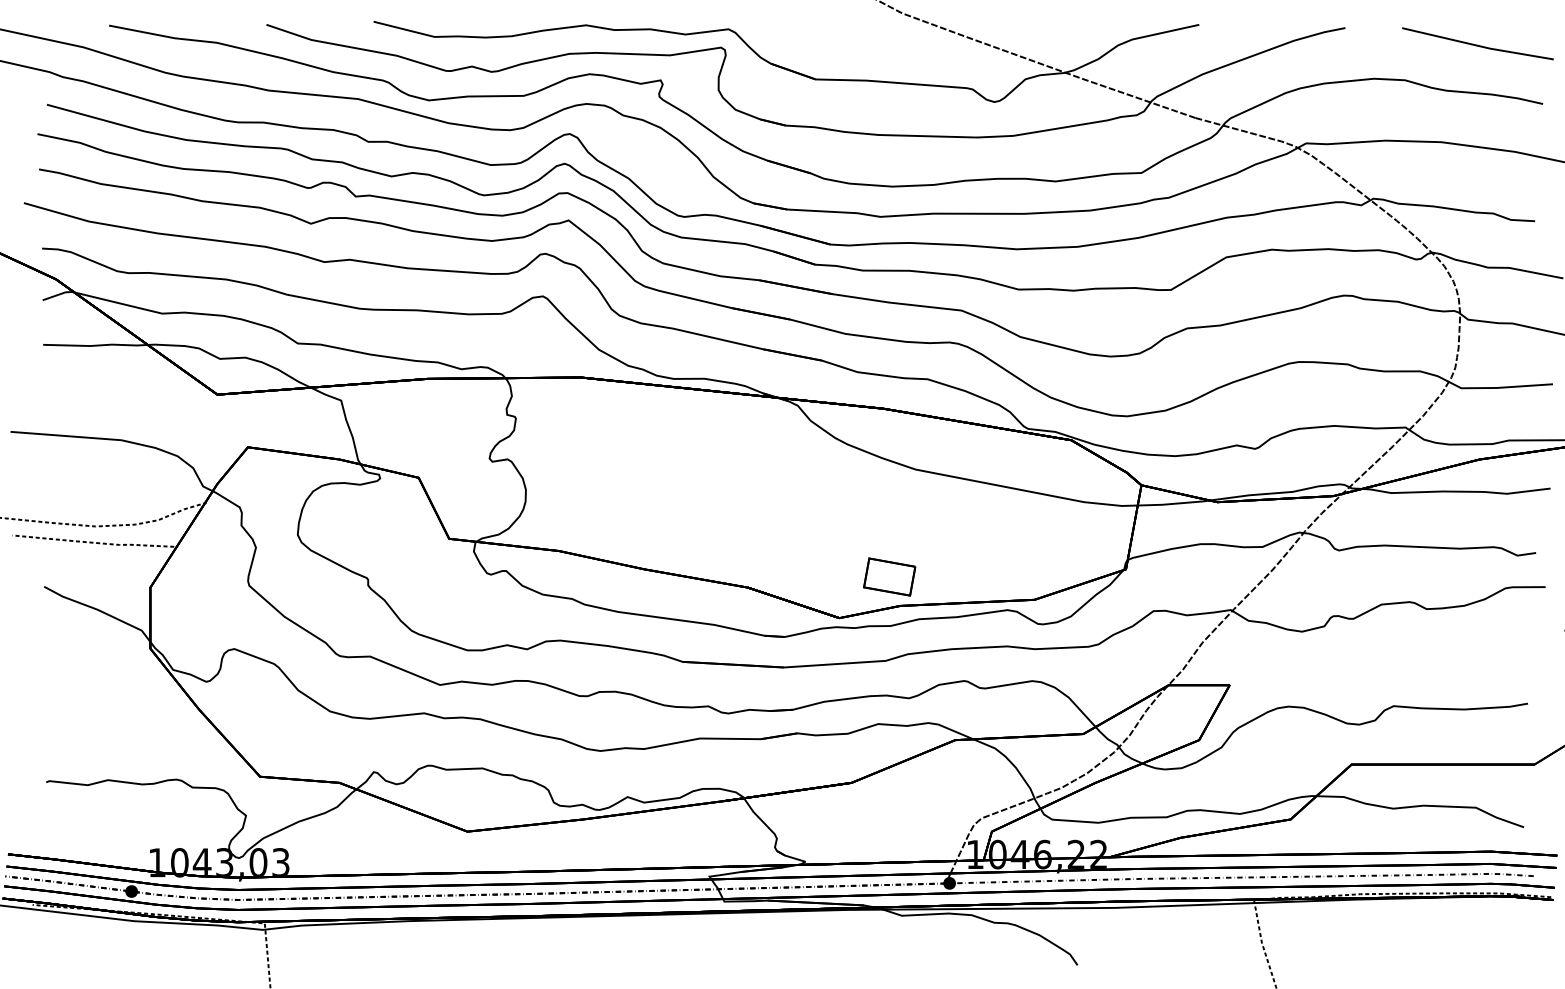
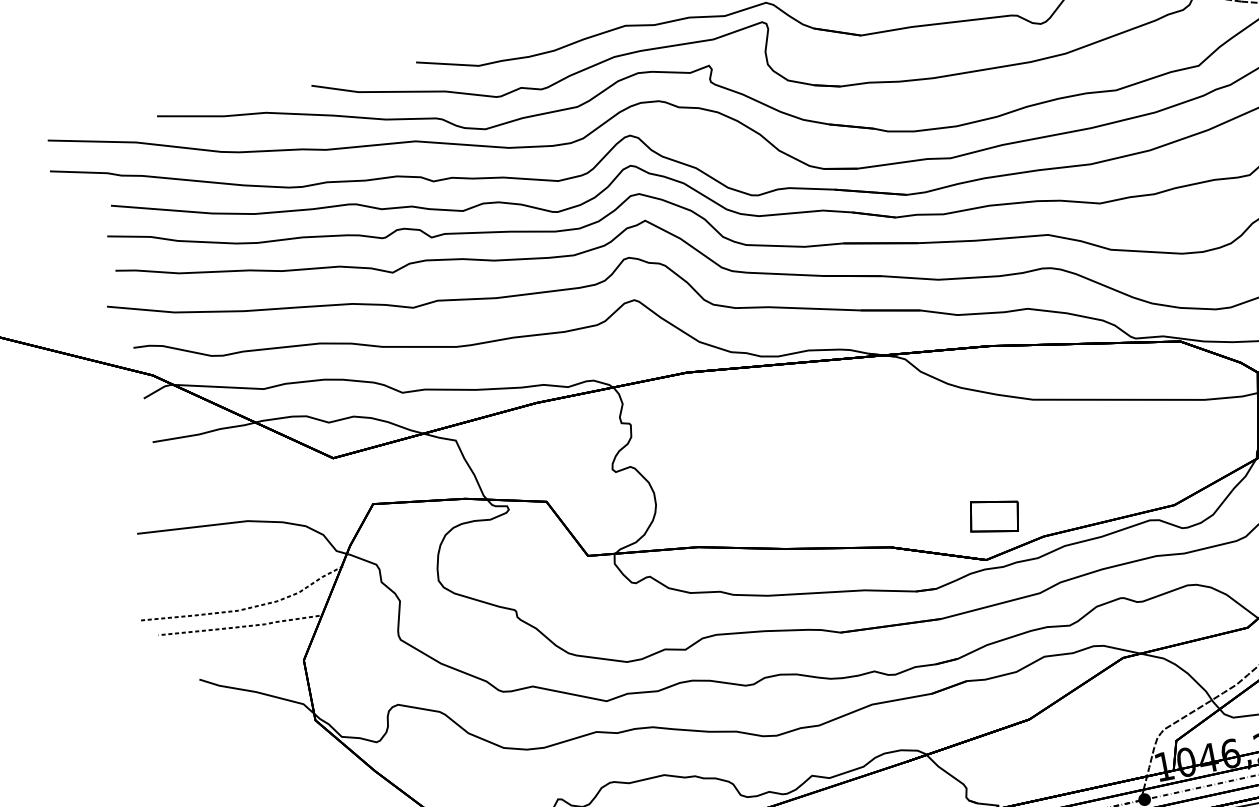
part: (889, 576) -> (994, 516), moved

